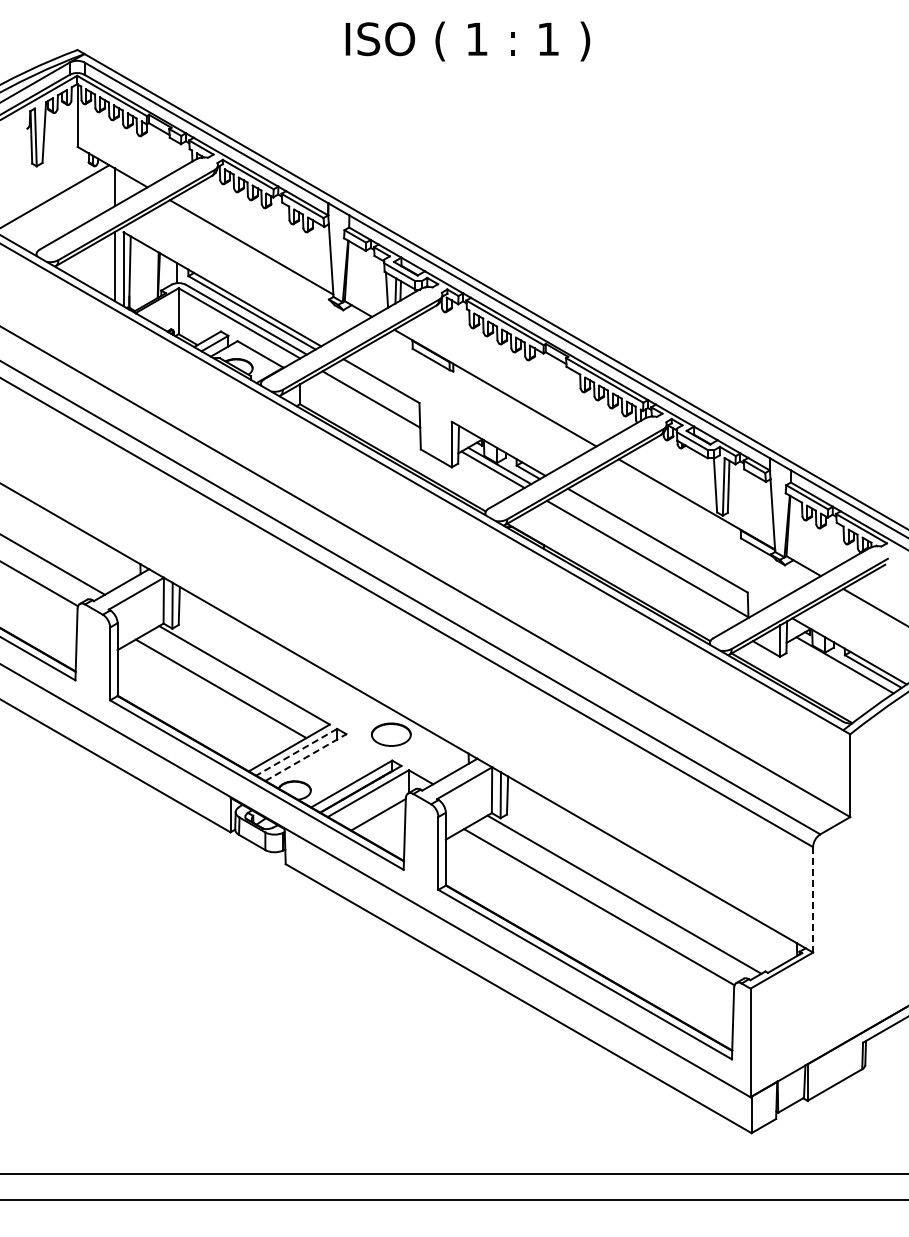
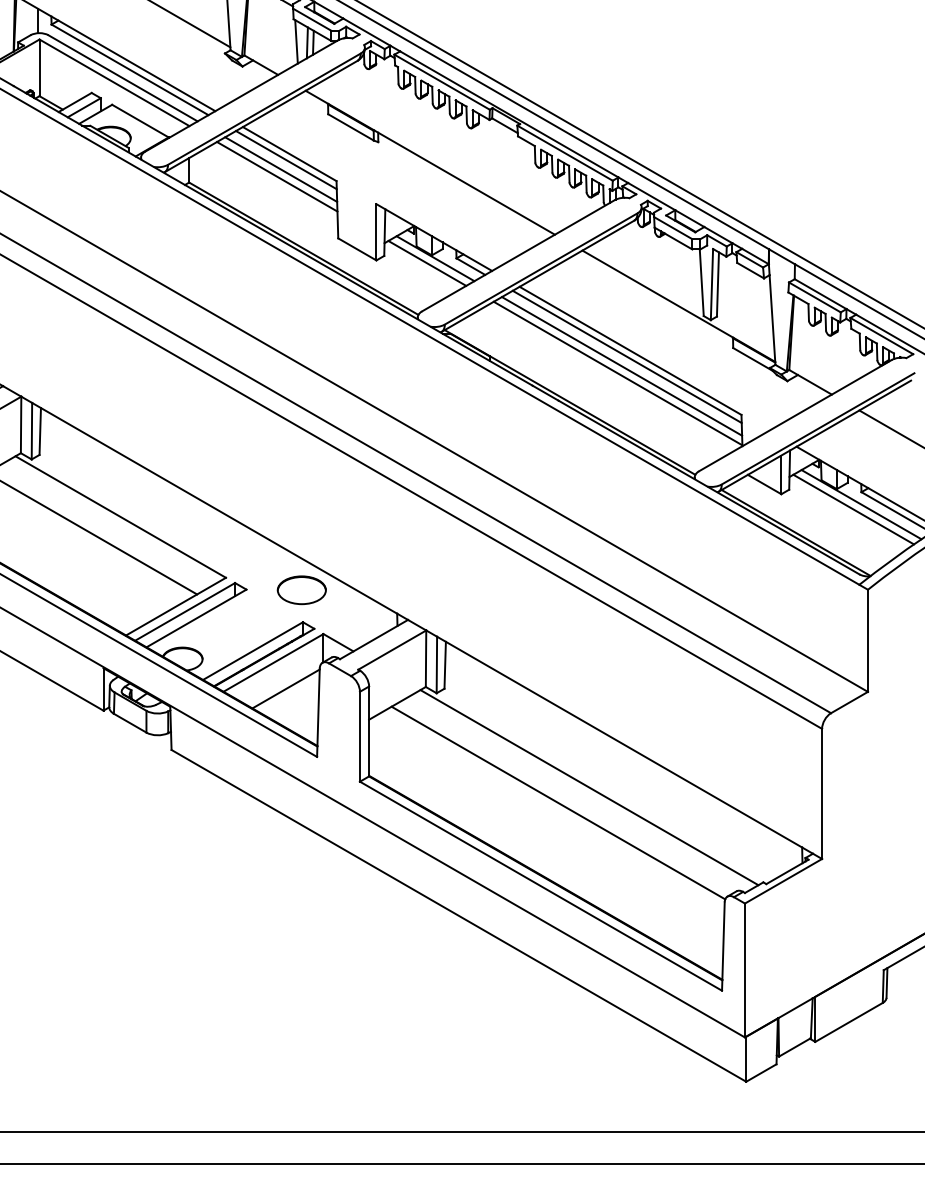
line: (378, 385) -> (286, 159), added
line: (374, 393) -> (281, 169), added
line: (654, 545) -> (626, 356), added
line: (650, 553) -> (621, 366), added
line: (838, 669) -> (853, 509), added
line: (296, 752) -> (184, 612), dashed -> solid
line: (305, 757) -> (195, 618), dashed -> solid
line: (813, 899) -> (822, 793), dashed -> solid

